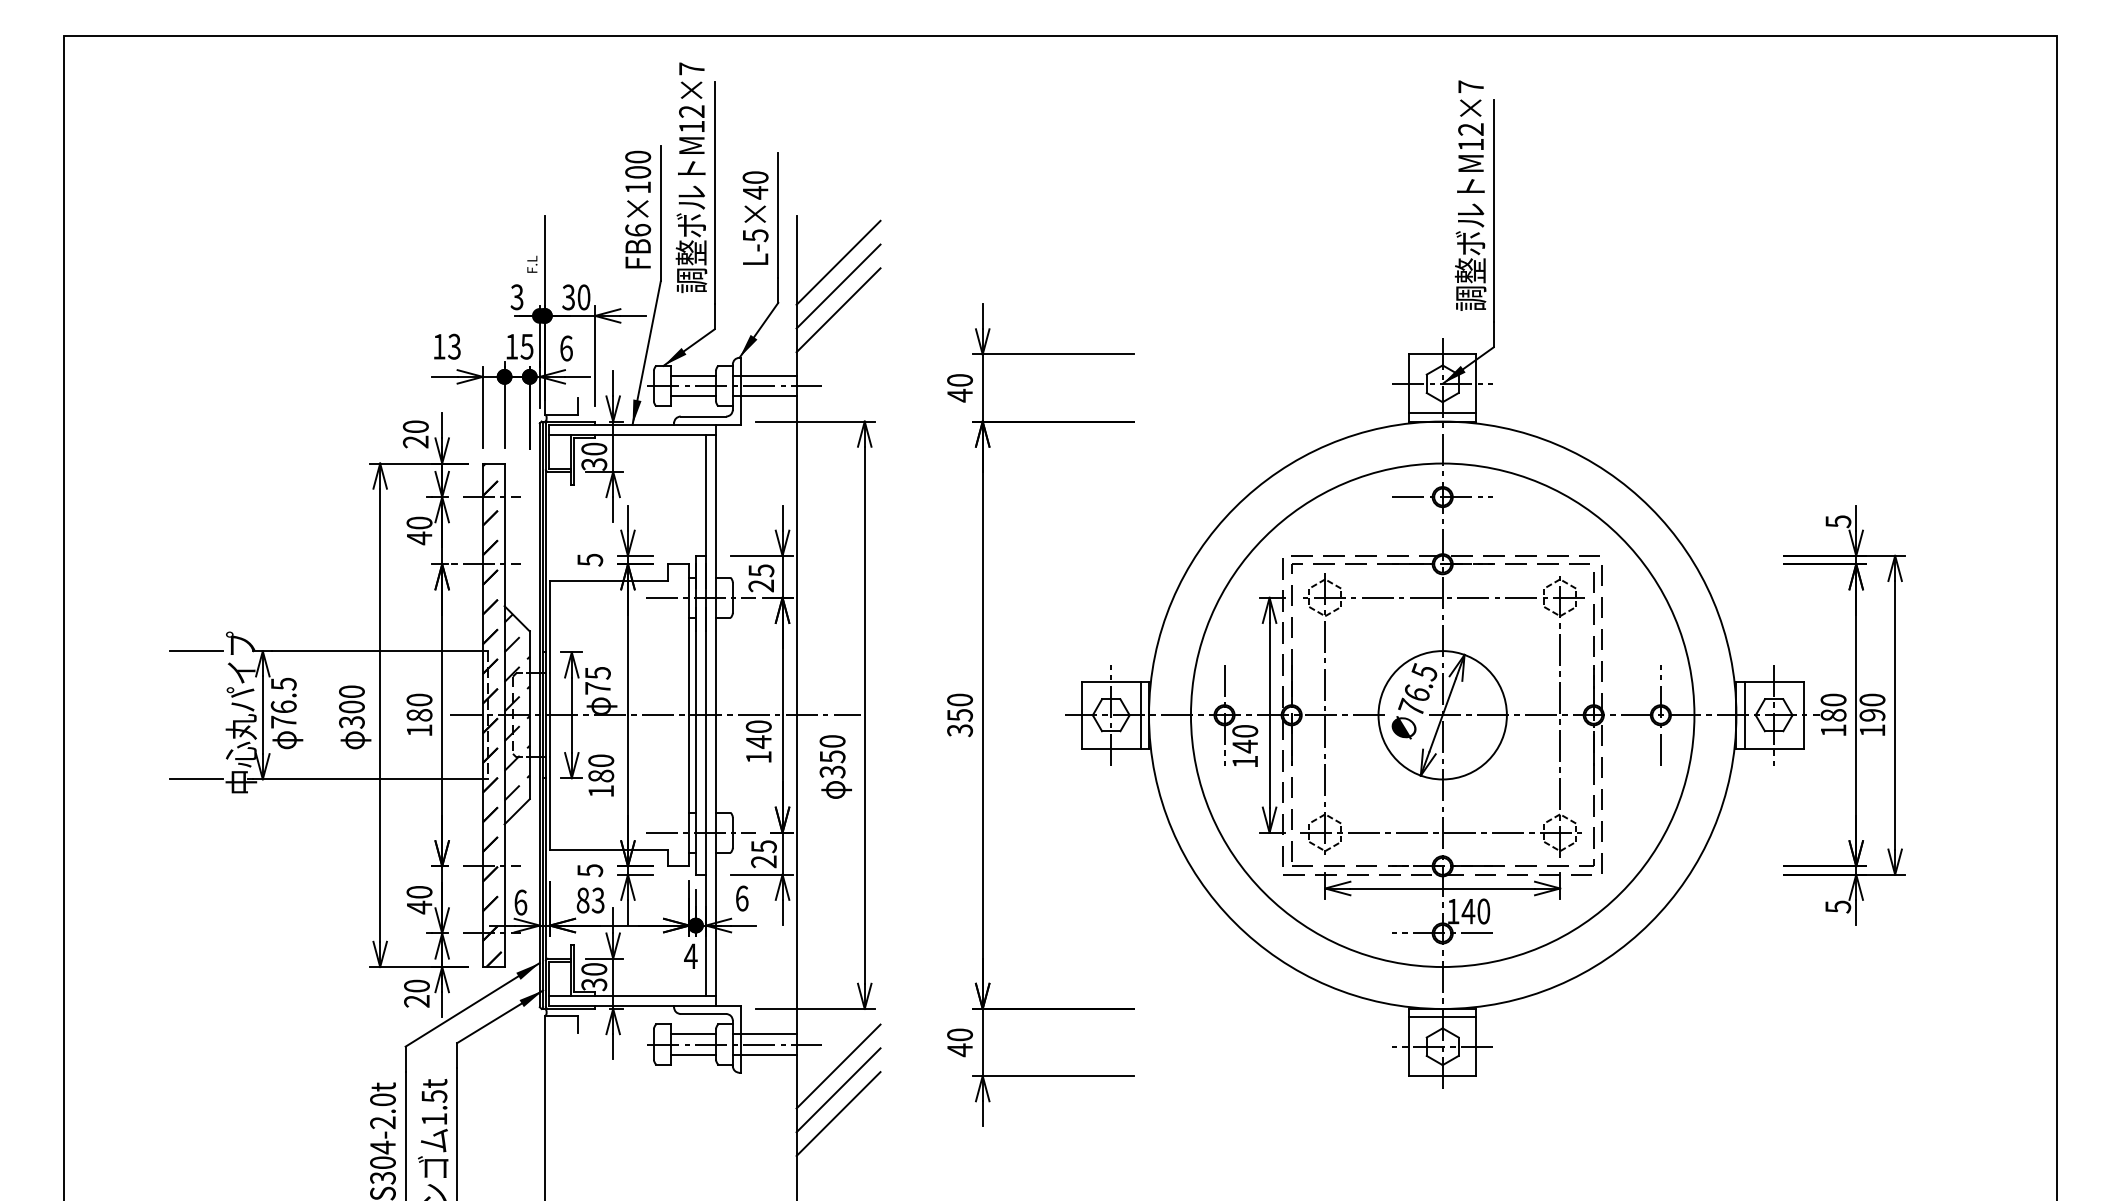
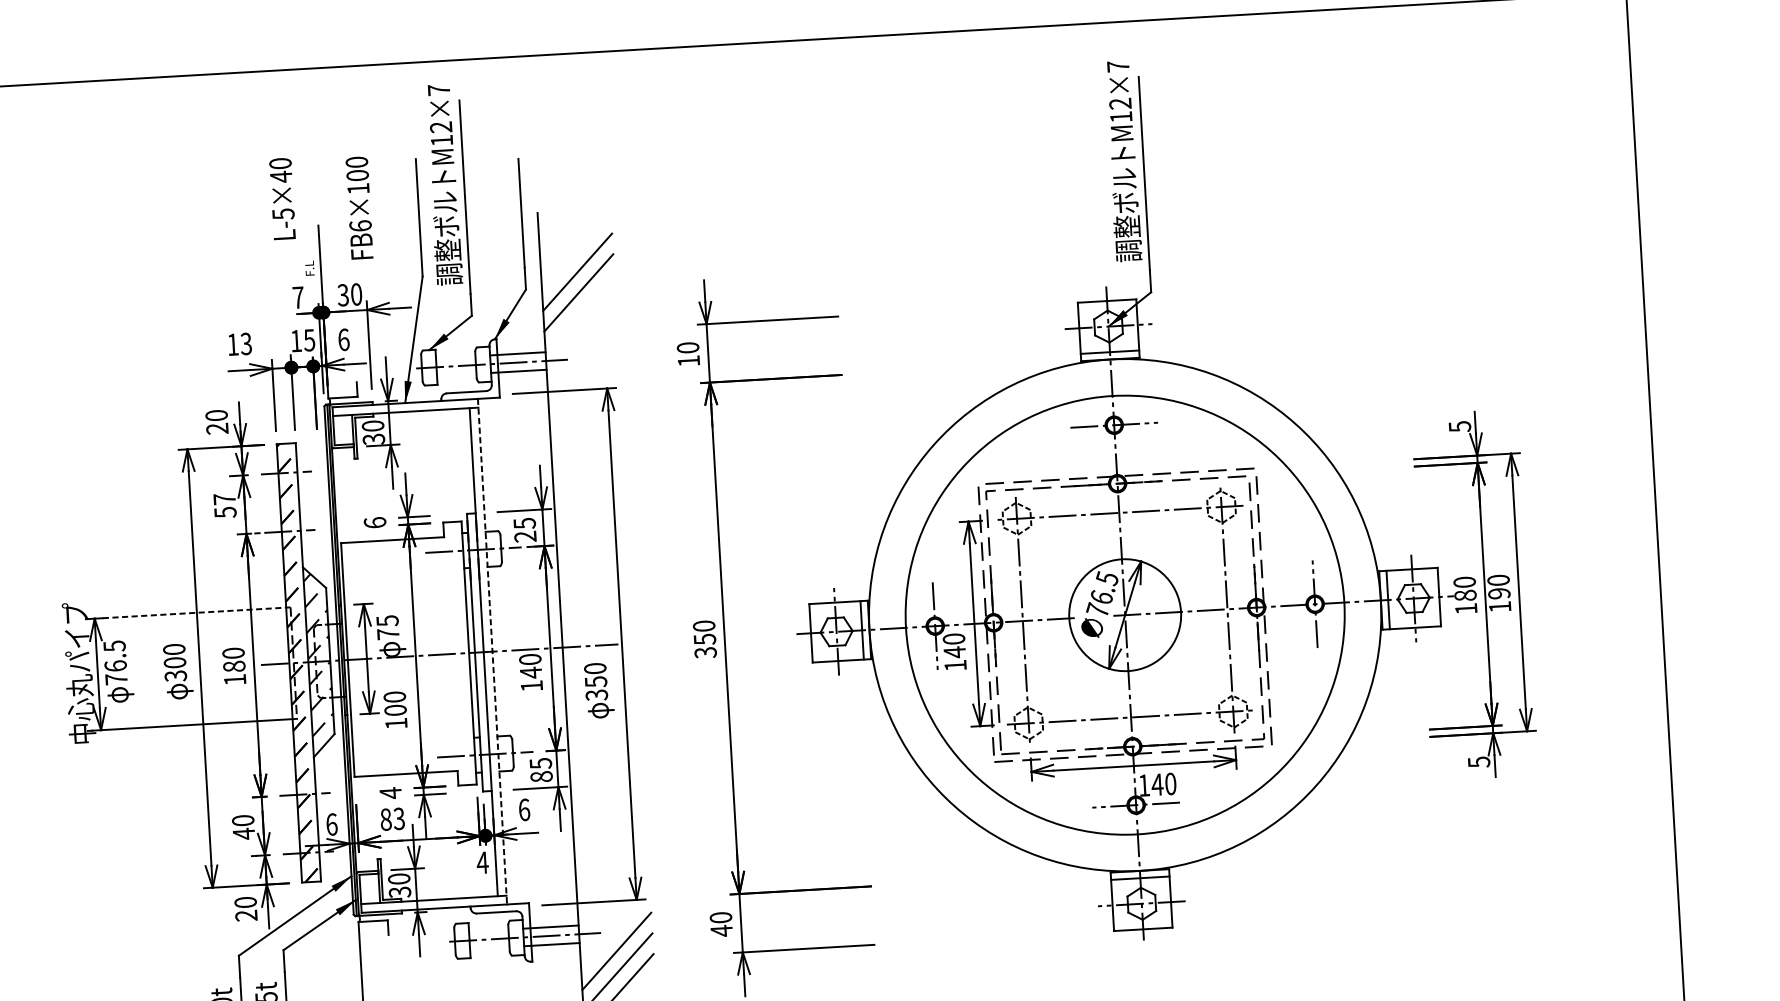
text: (638, 209) -> (359, 207), moved
text: (755, 217) -> (282, 198), moved
line: (838, 262) -> (576, 251), removed
text: (516, 297) -> (297, 297), 3 -> 7
line: (693, 375) -> (455, 356), removed
text: (959, 395) -> (688, 361), 40 -> 10
line: (693, 396) -> (456, 375), removed
text: (419, 530) -> (225, 505), 40 -> 57
text: (590, 559) -> (375, 522), 5 -> 6
line: (196, 651) -> (36, 622), removed
line: (380, 651) -> (197, 612), solid -> dashed
line: (716, 715) -> (492, 651), solid -> dashed
text: (601, 775) -> (395, 709), 180 -> 100
line: (196, 779) -> (43, 733), removed
text: (763, 861) -> (541, 776), 25 -> 85
text: (590, 870) -> (390, 793), 5 -> 4
line: (693, 1034) -> (488, 930), removed
line: (693, 1054) -> (489, 948), removed

